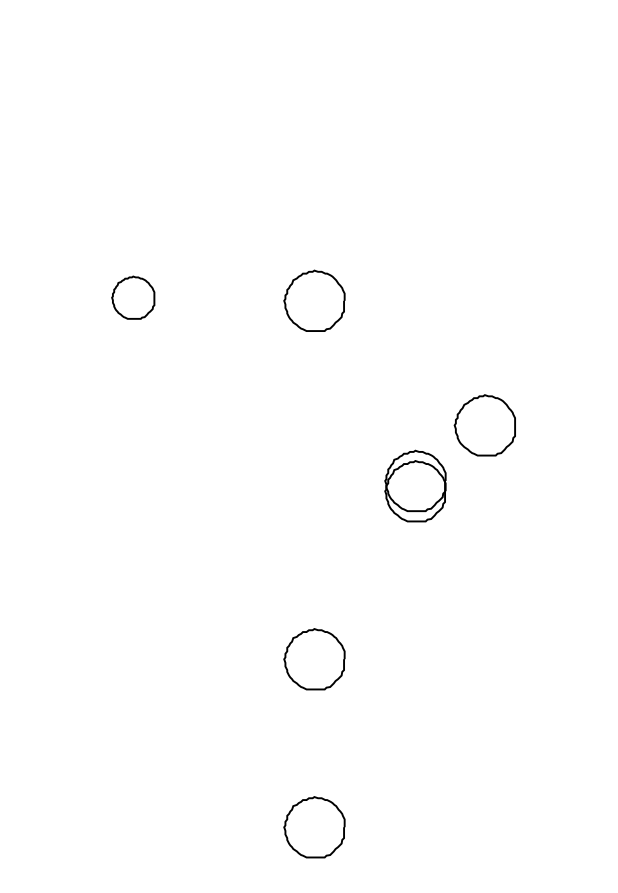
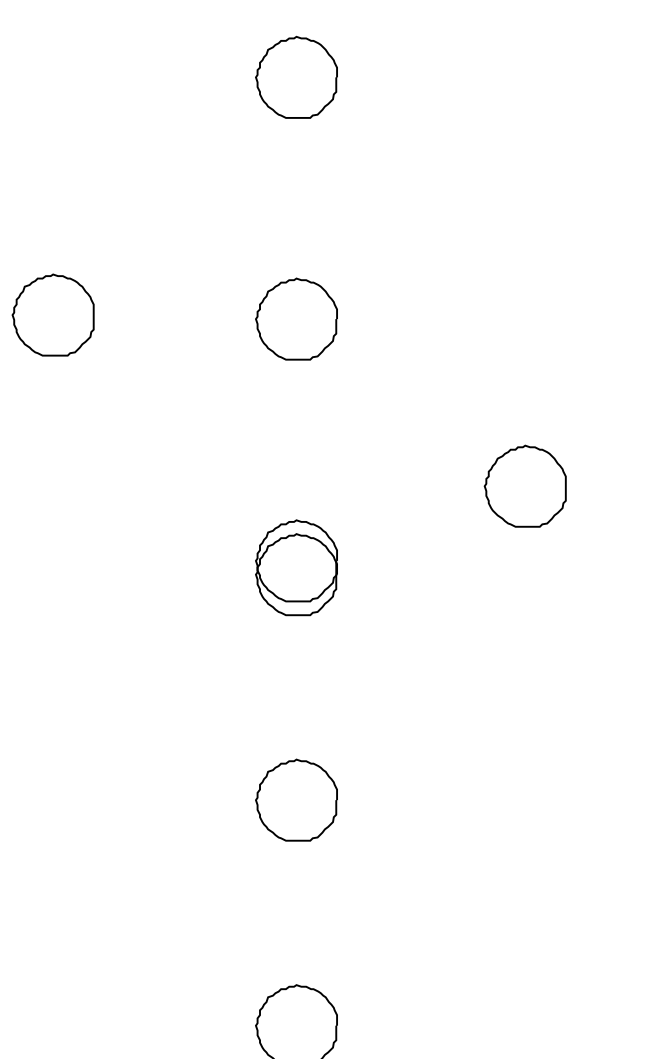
curve: (288, 113) -> (261, 67), added
part: (133, 297) -> (53, 314), size x1.43
part: (415, 485) -> (296, 566), moved

